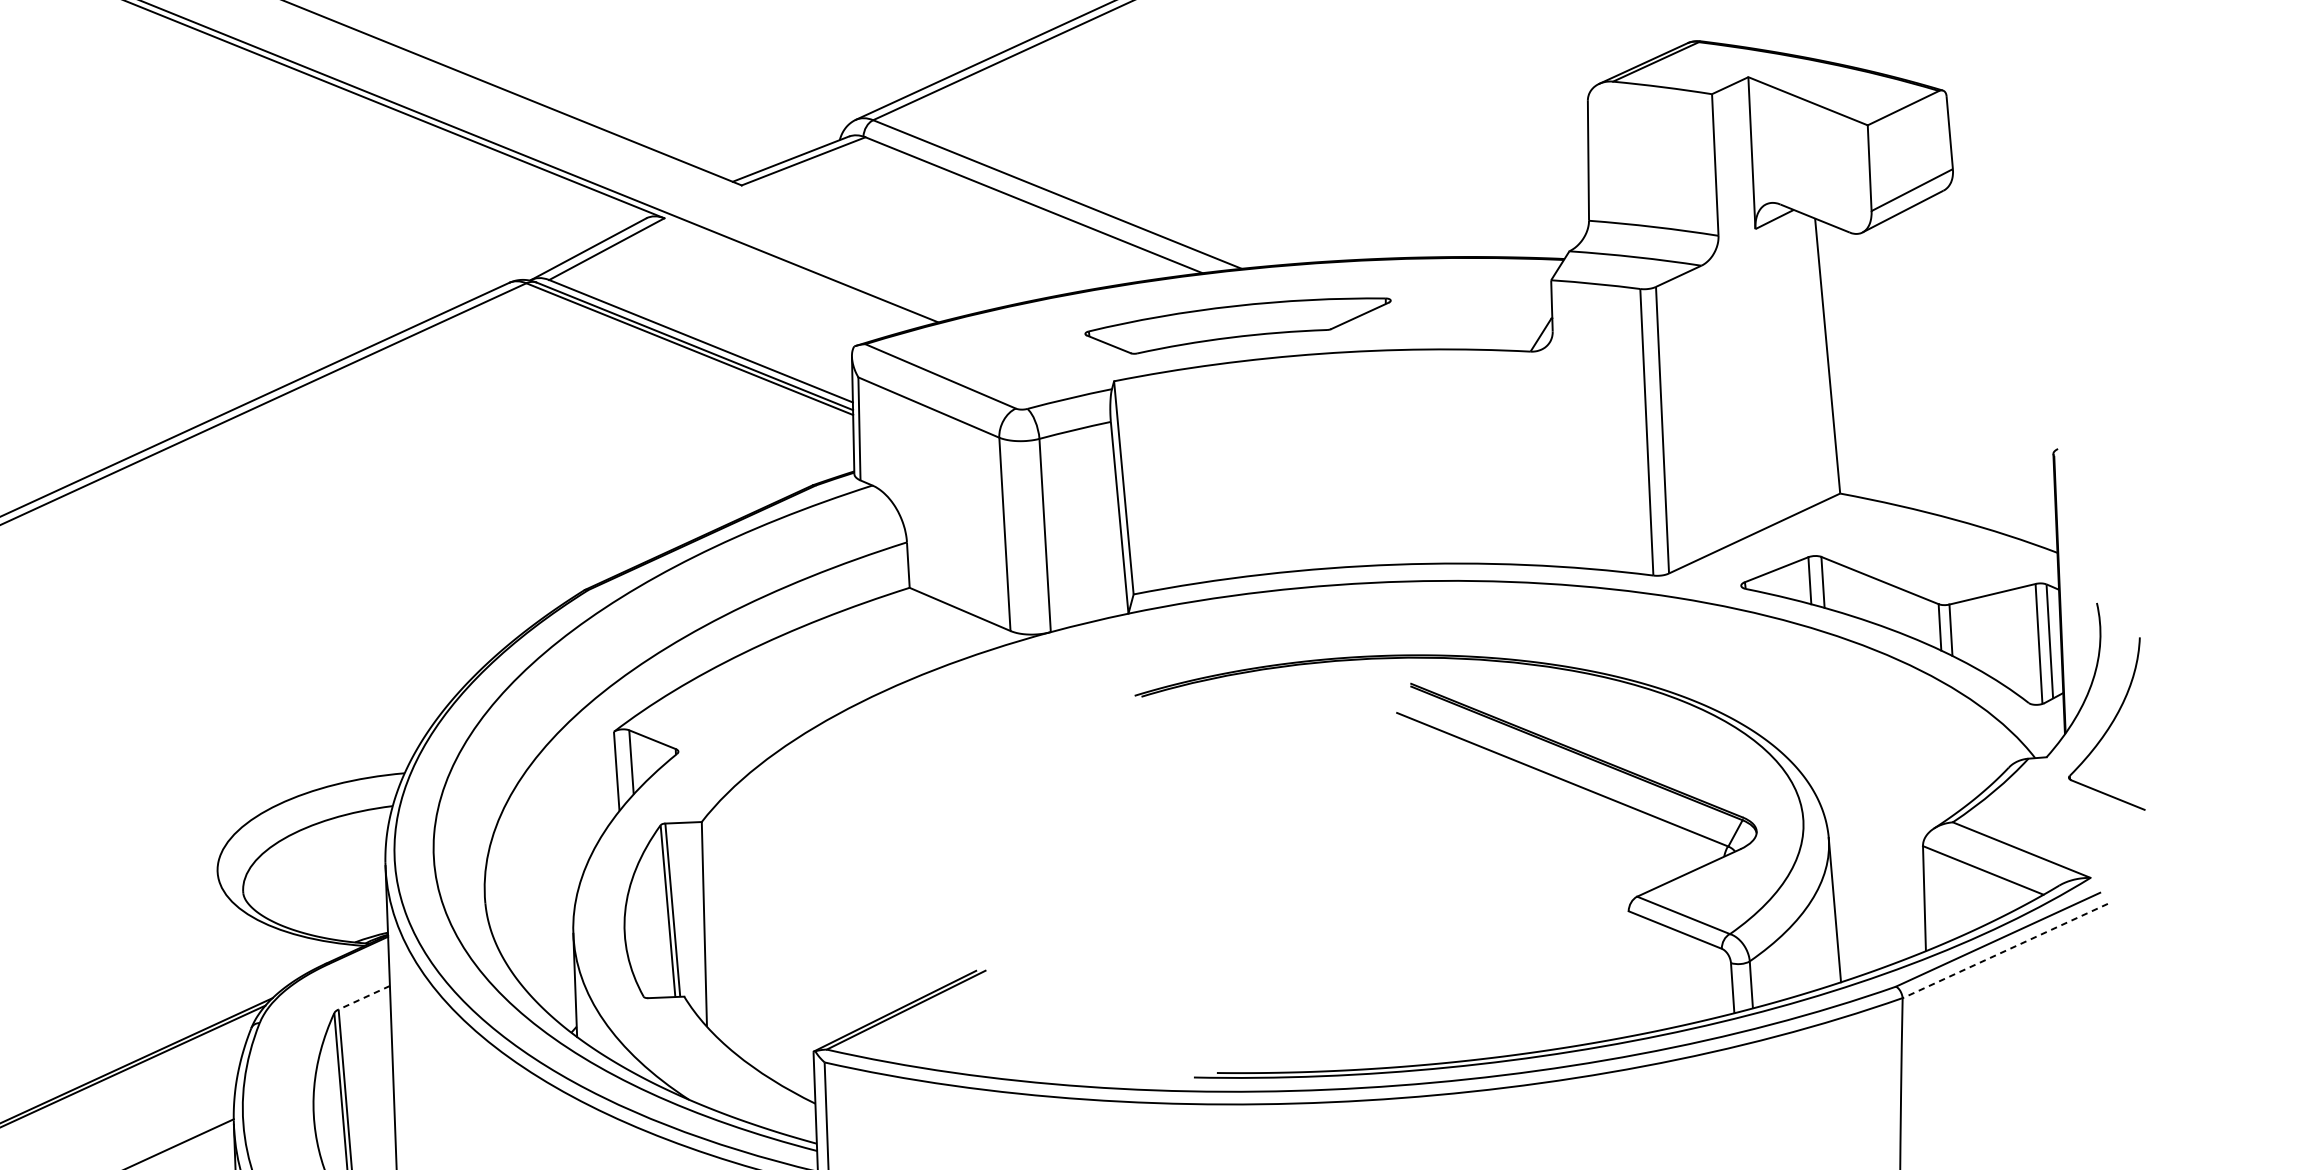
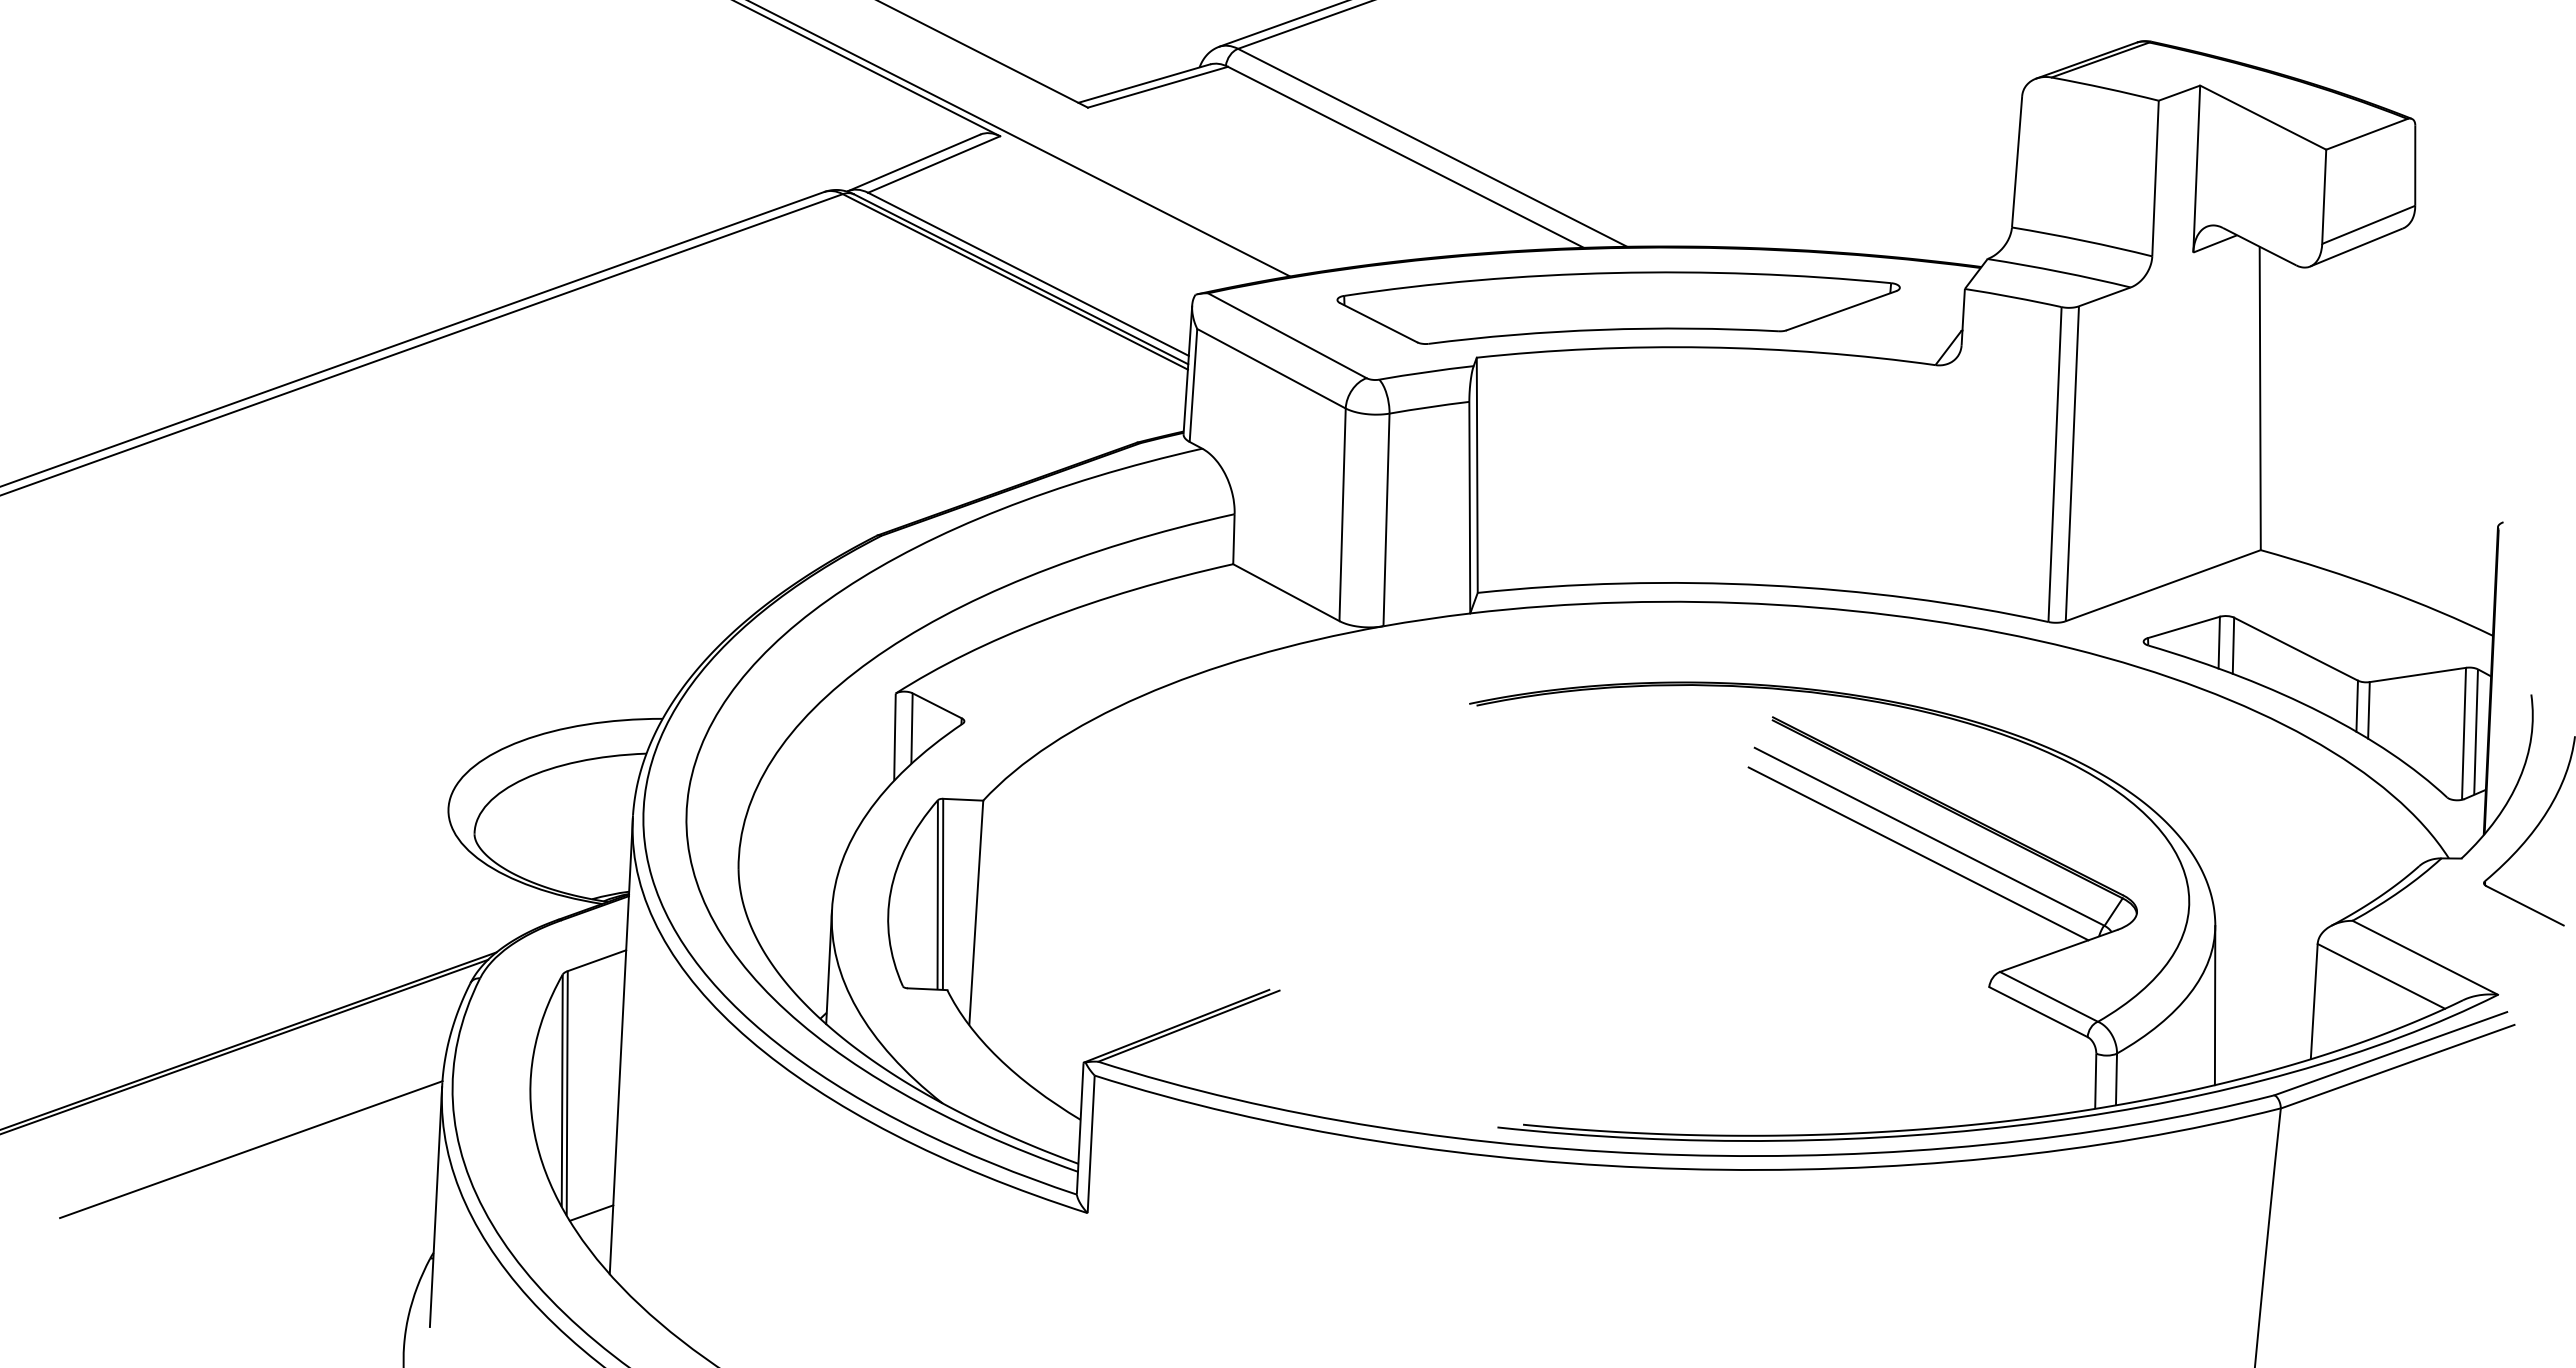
part: (1238, 324) -> (1618, 307), size x1.67
line: (1553, 795) -> (1918, 853), added
line: (2005, 950) -> (2397, 1066), dashed -> solid
line: (363, 997) -> (596, 960), dashed -> solid

